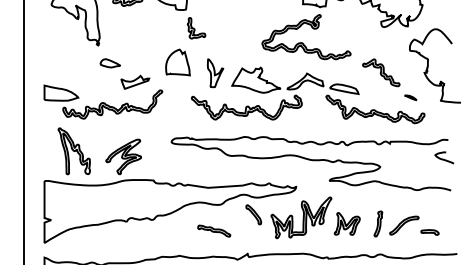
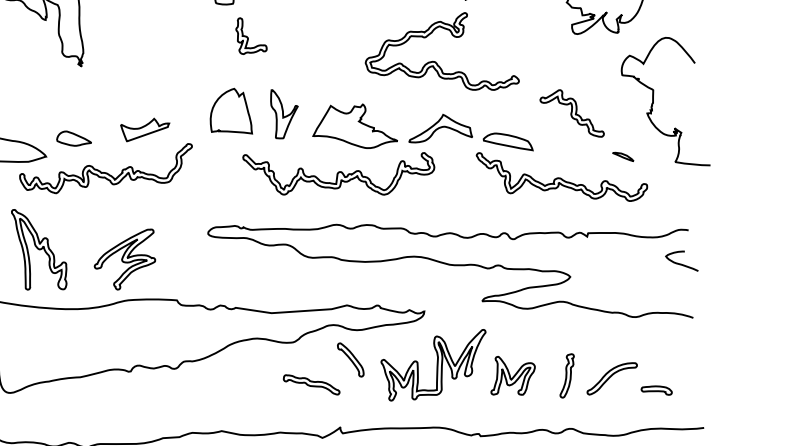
part: (177, 62) -> (230, 111), moved
part: (109, 63) -> (72, 138), moved
part: (214, 230) -> (312, 383), moved

